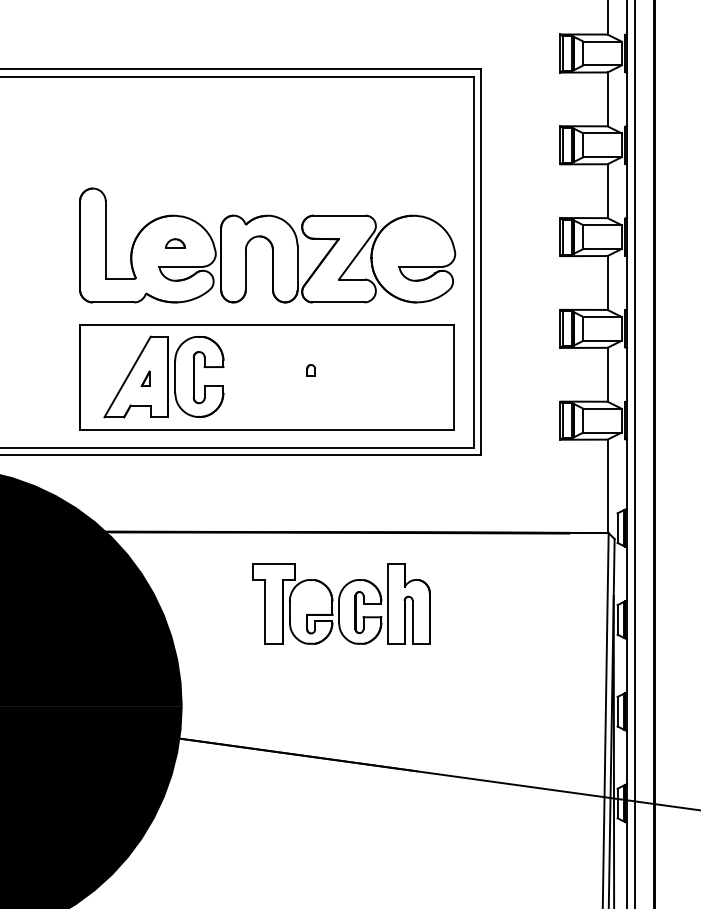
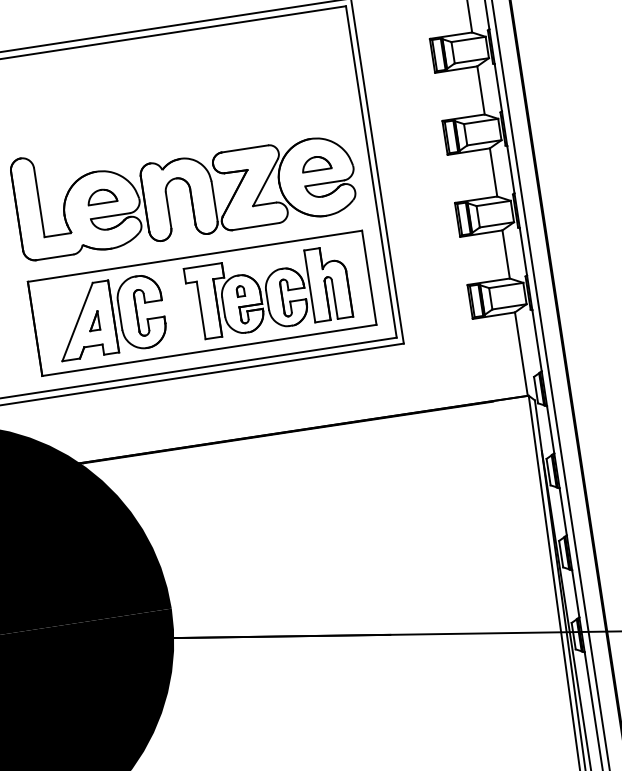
part: (175, 243) -> (102, 196), size x1.67
part: (414, 243) -> (315, 163), added
part: (145, 378) -> (93, 320), size x1.43
part: (341, 603) -> (268, 292), moved

